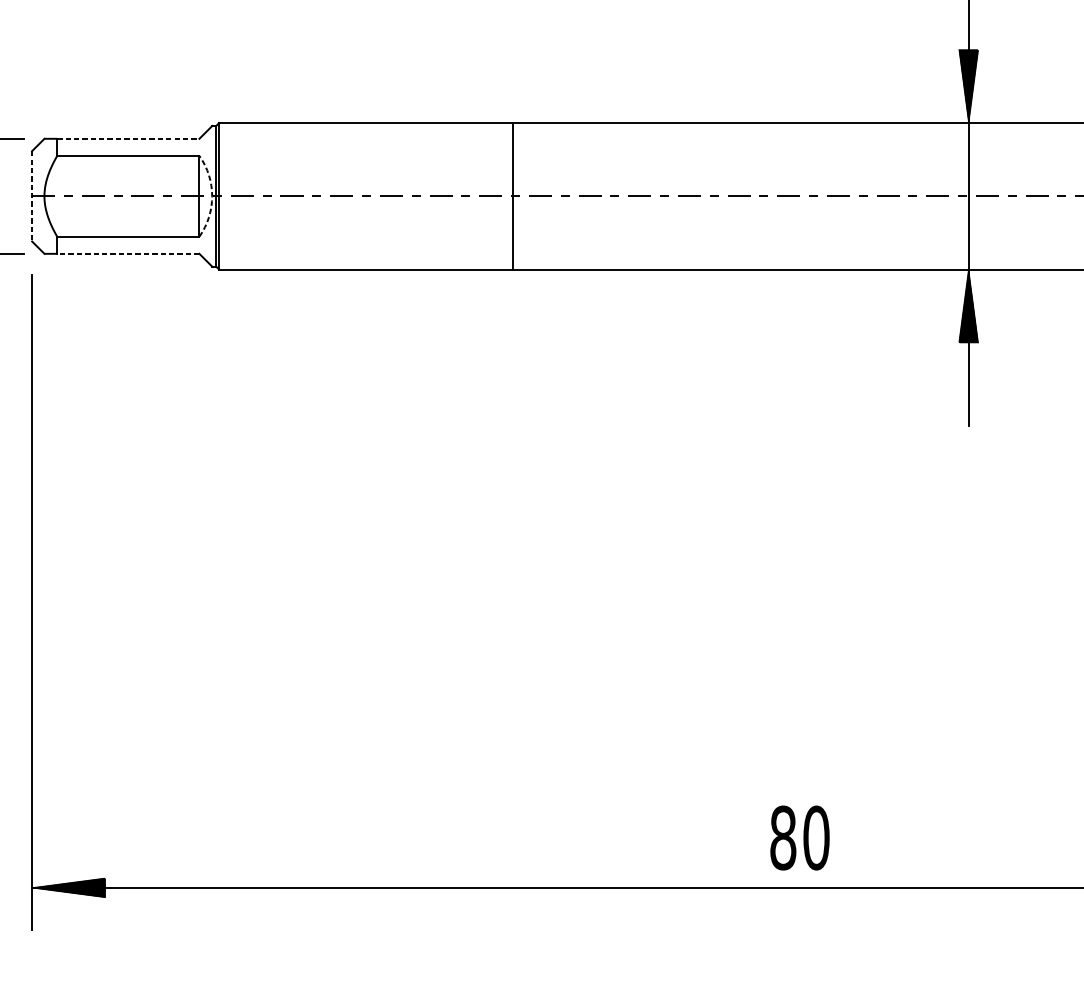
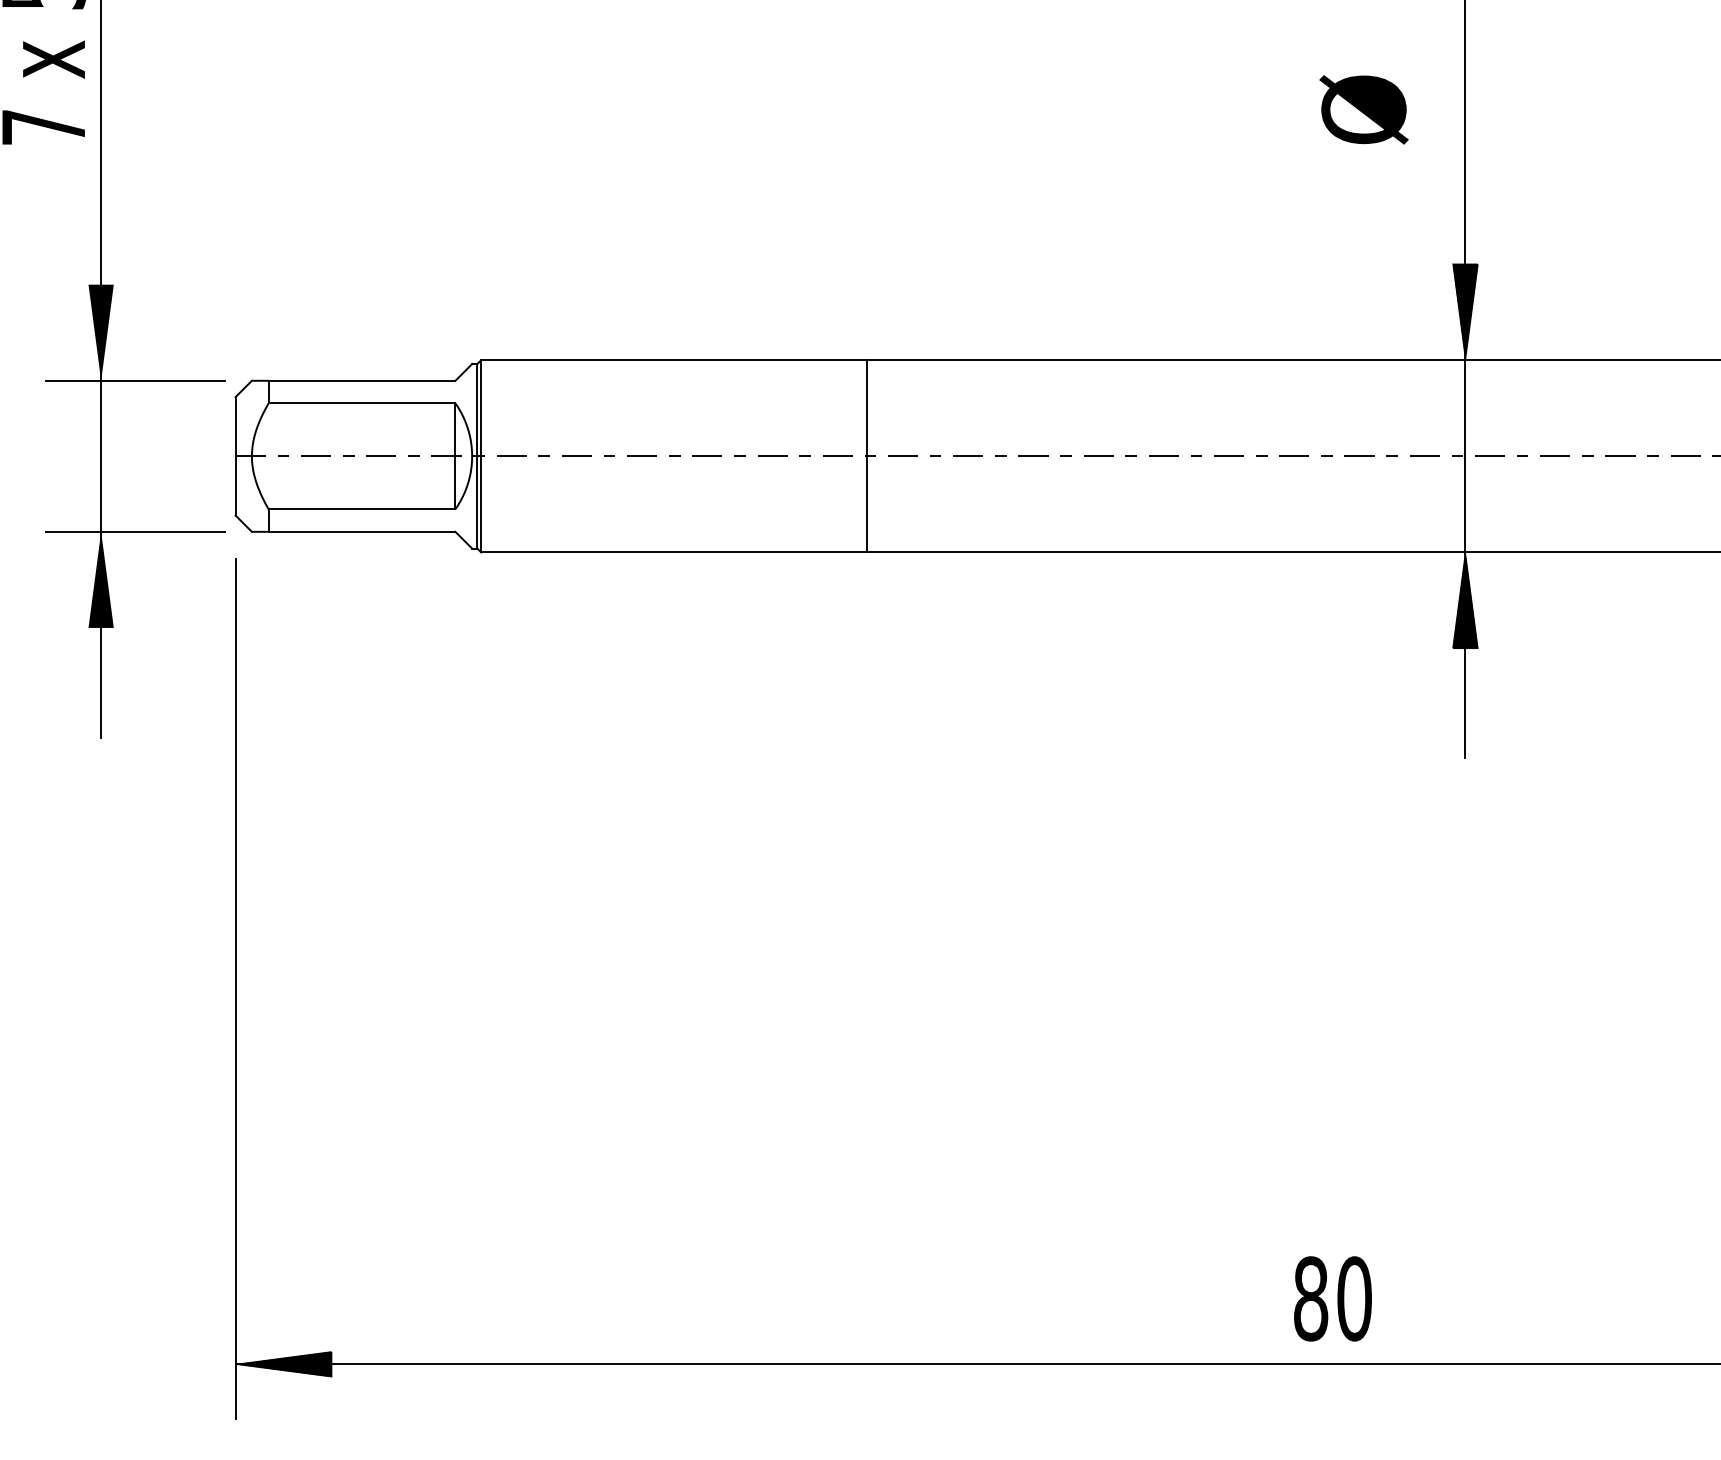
line: (128, 138) -> (362, 380), dashed -> solid
line: (31, 196) -> (235, 456), dashed -> solid
arc: (212, 196) -> (472, 456), dashed -> solid
line: (127, 253) -> (361, 531), dashed -> solid
text: (799, 837) -> (1332, 1298), moved

